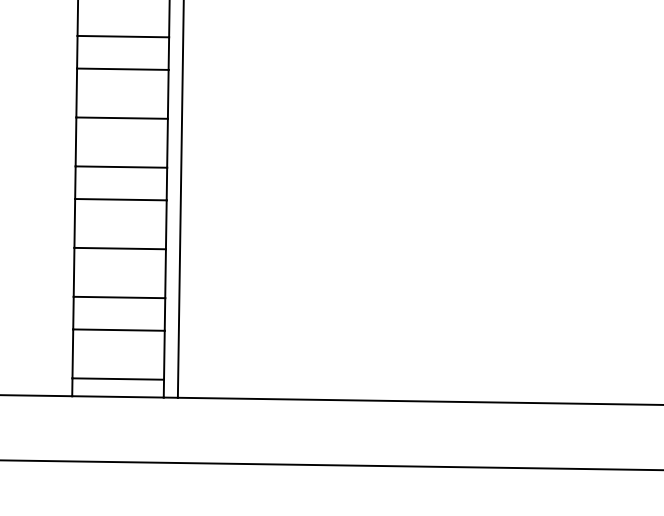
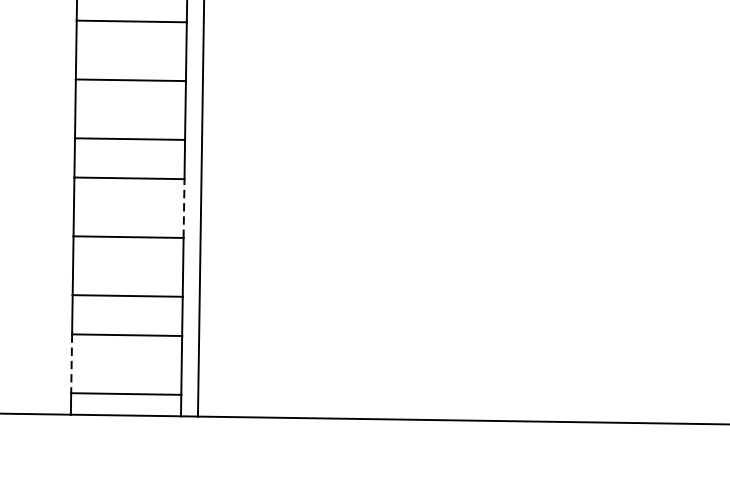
line: (166, 224) -> (184, 208), solid -> dashed
line: (72, 354) -> (71, 364), solid -> dashed

